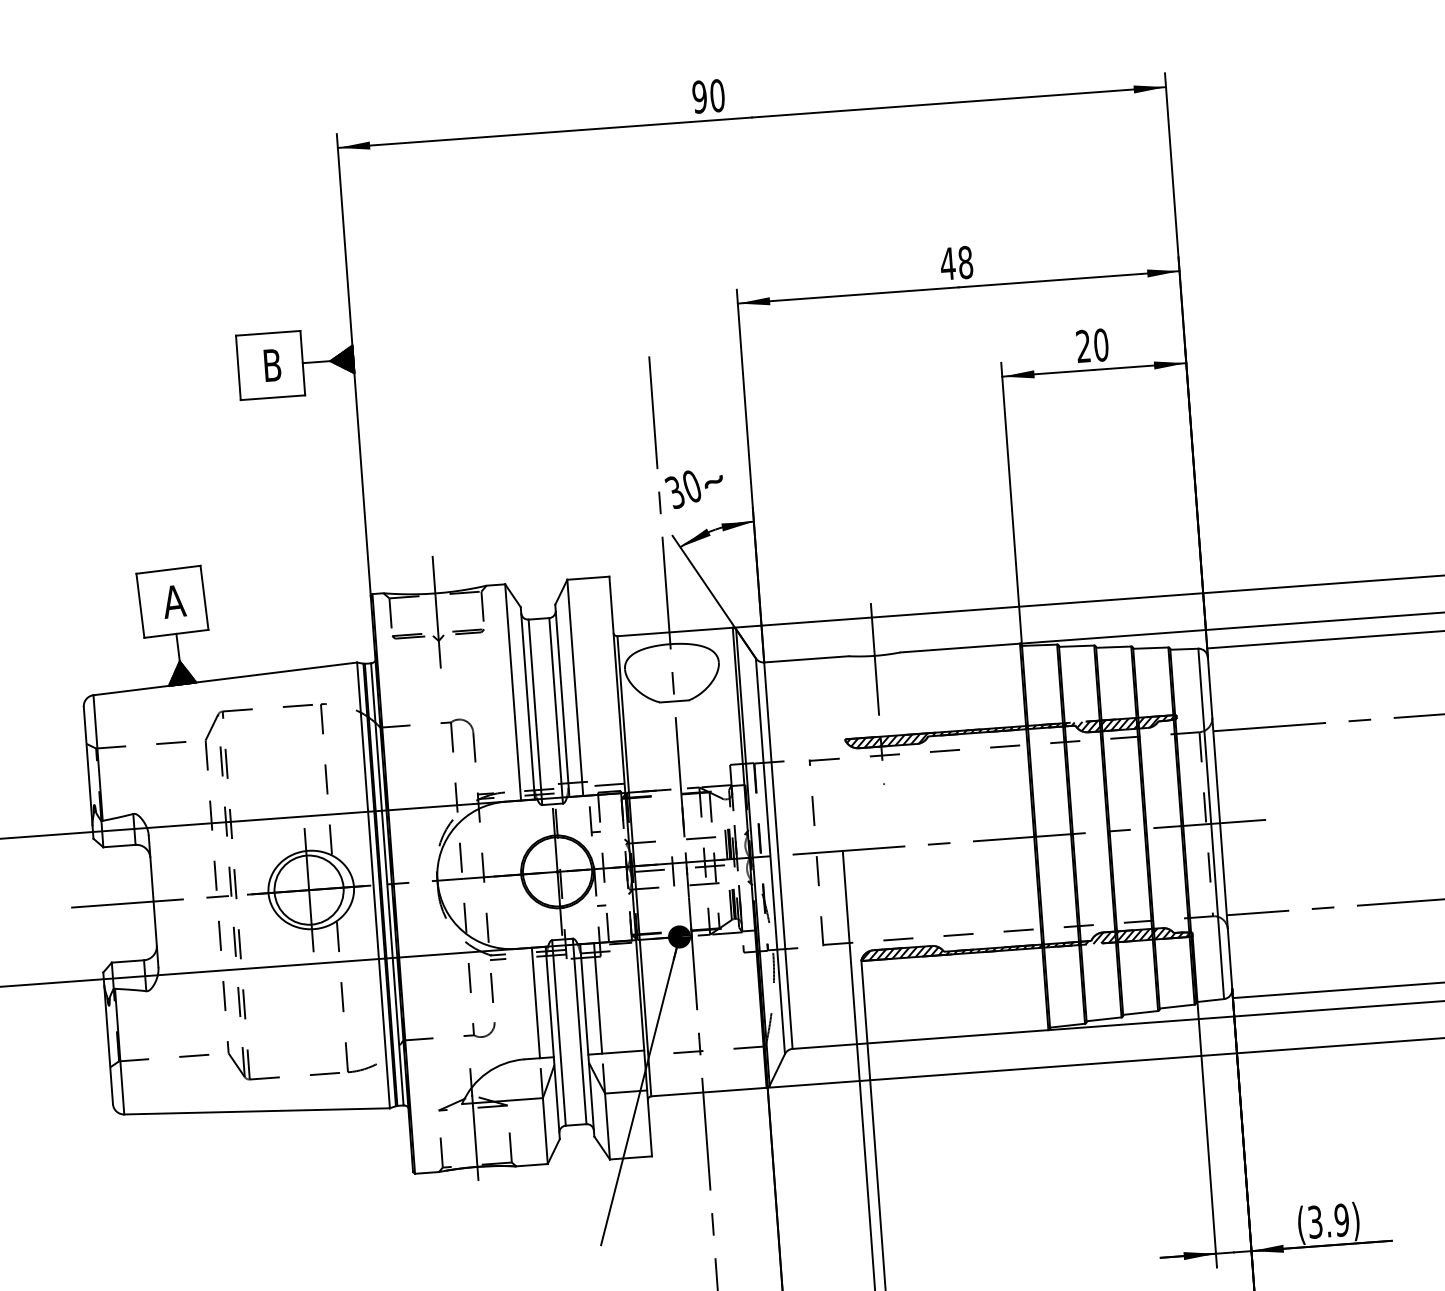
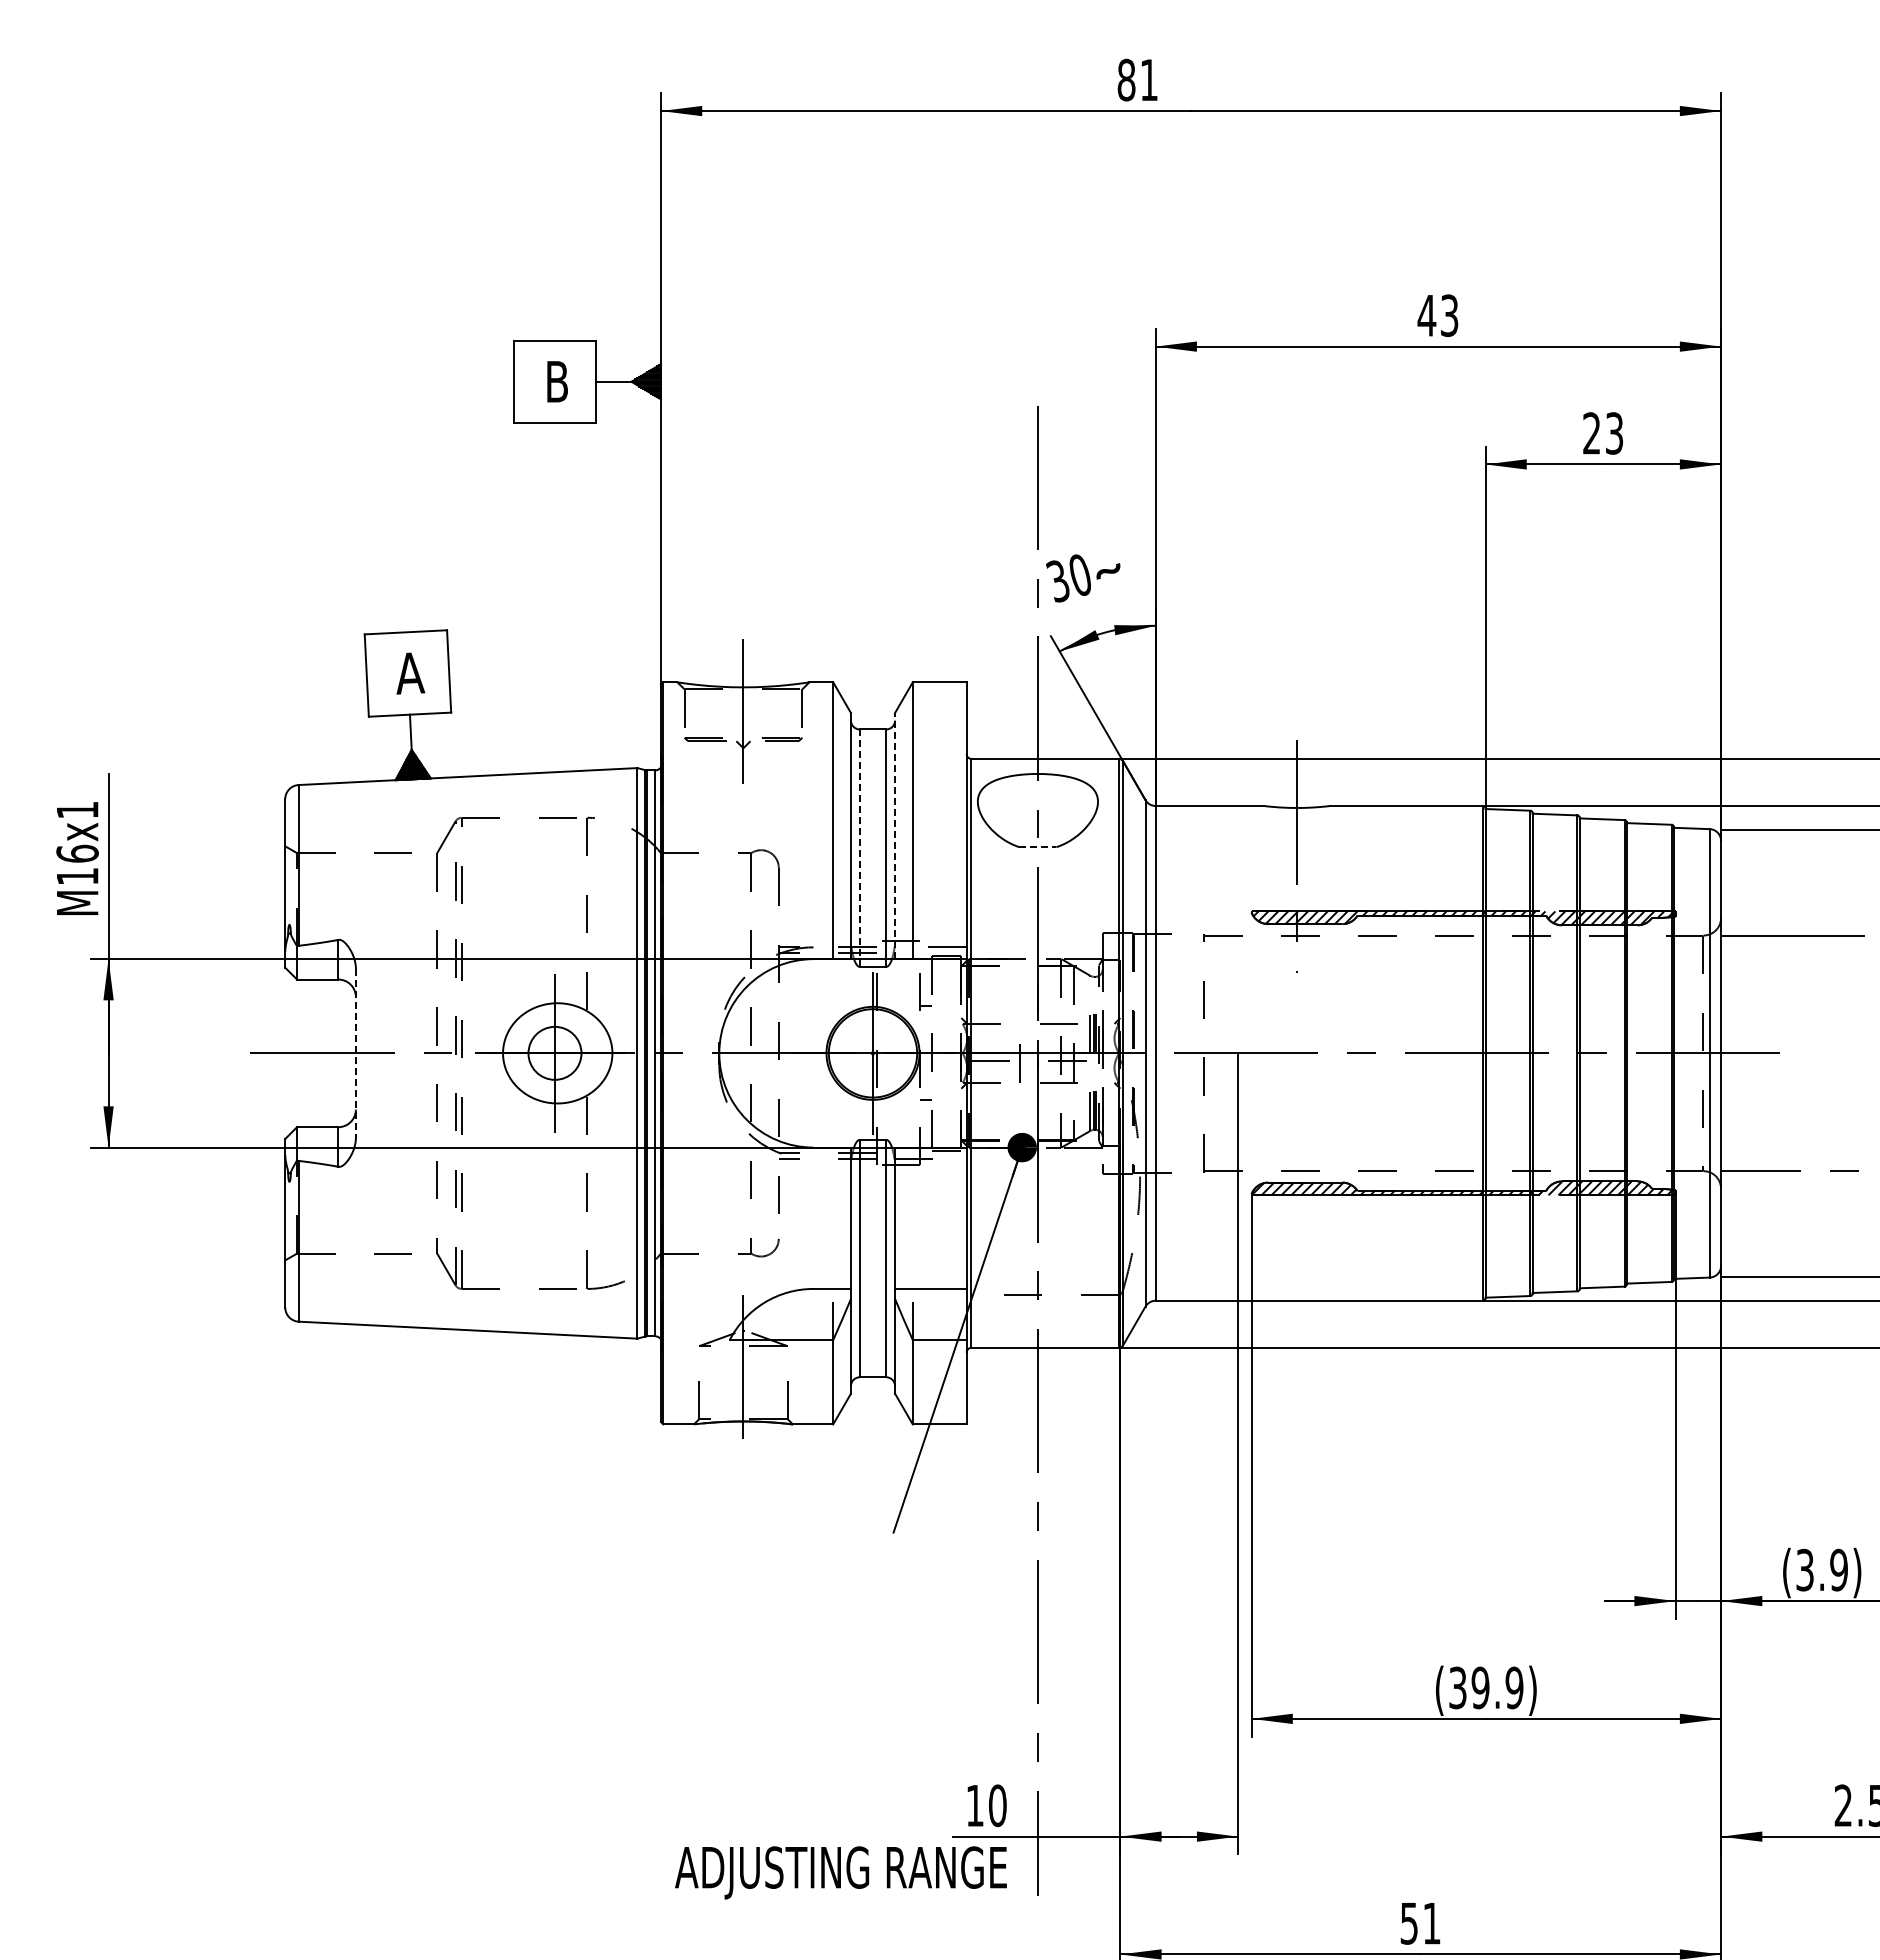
text: (708, 95) -> (1137, 79), 90 -> 81
text: (965, 262) -> (1449, 315), 48 -> 43
text: (1101, 345) -> (1614, 433), 20 -> 23
line: (562, 700) -> (895, 835), solid -> dashed
line: (675, 701) -> (1038, 847), solid -> dashed
line: (535, 712) -> (859, 848), solid -> dashed
circle: (308, 890) -> (554, 1053), size x0.6
line: (153, 901) -> (355, 1053), solid -> dashed
line: (597, 997) -> (912, 1217), removed
line: (536, 1002) -> (833, 1217), removed

